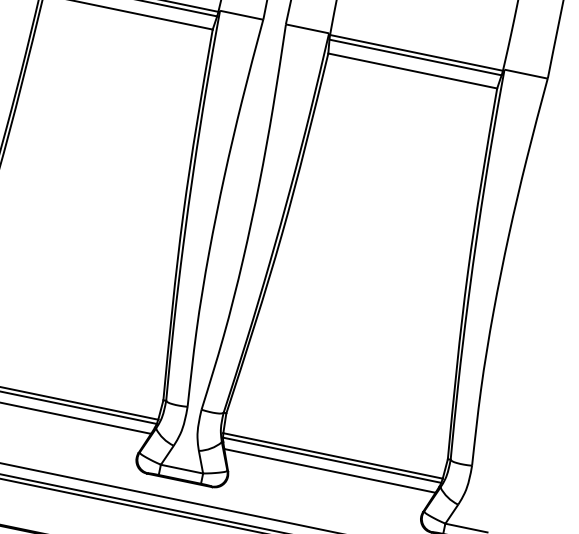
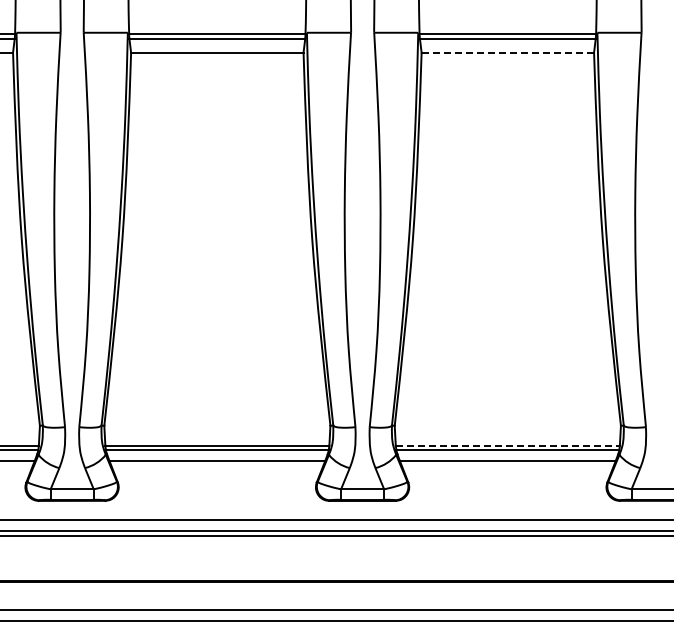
line: (413, 70) -> (508, 52), solid -> dashed
line: (333, 455) -> (508, 445), solid -> dashed

